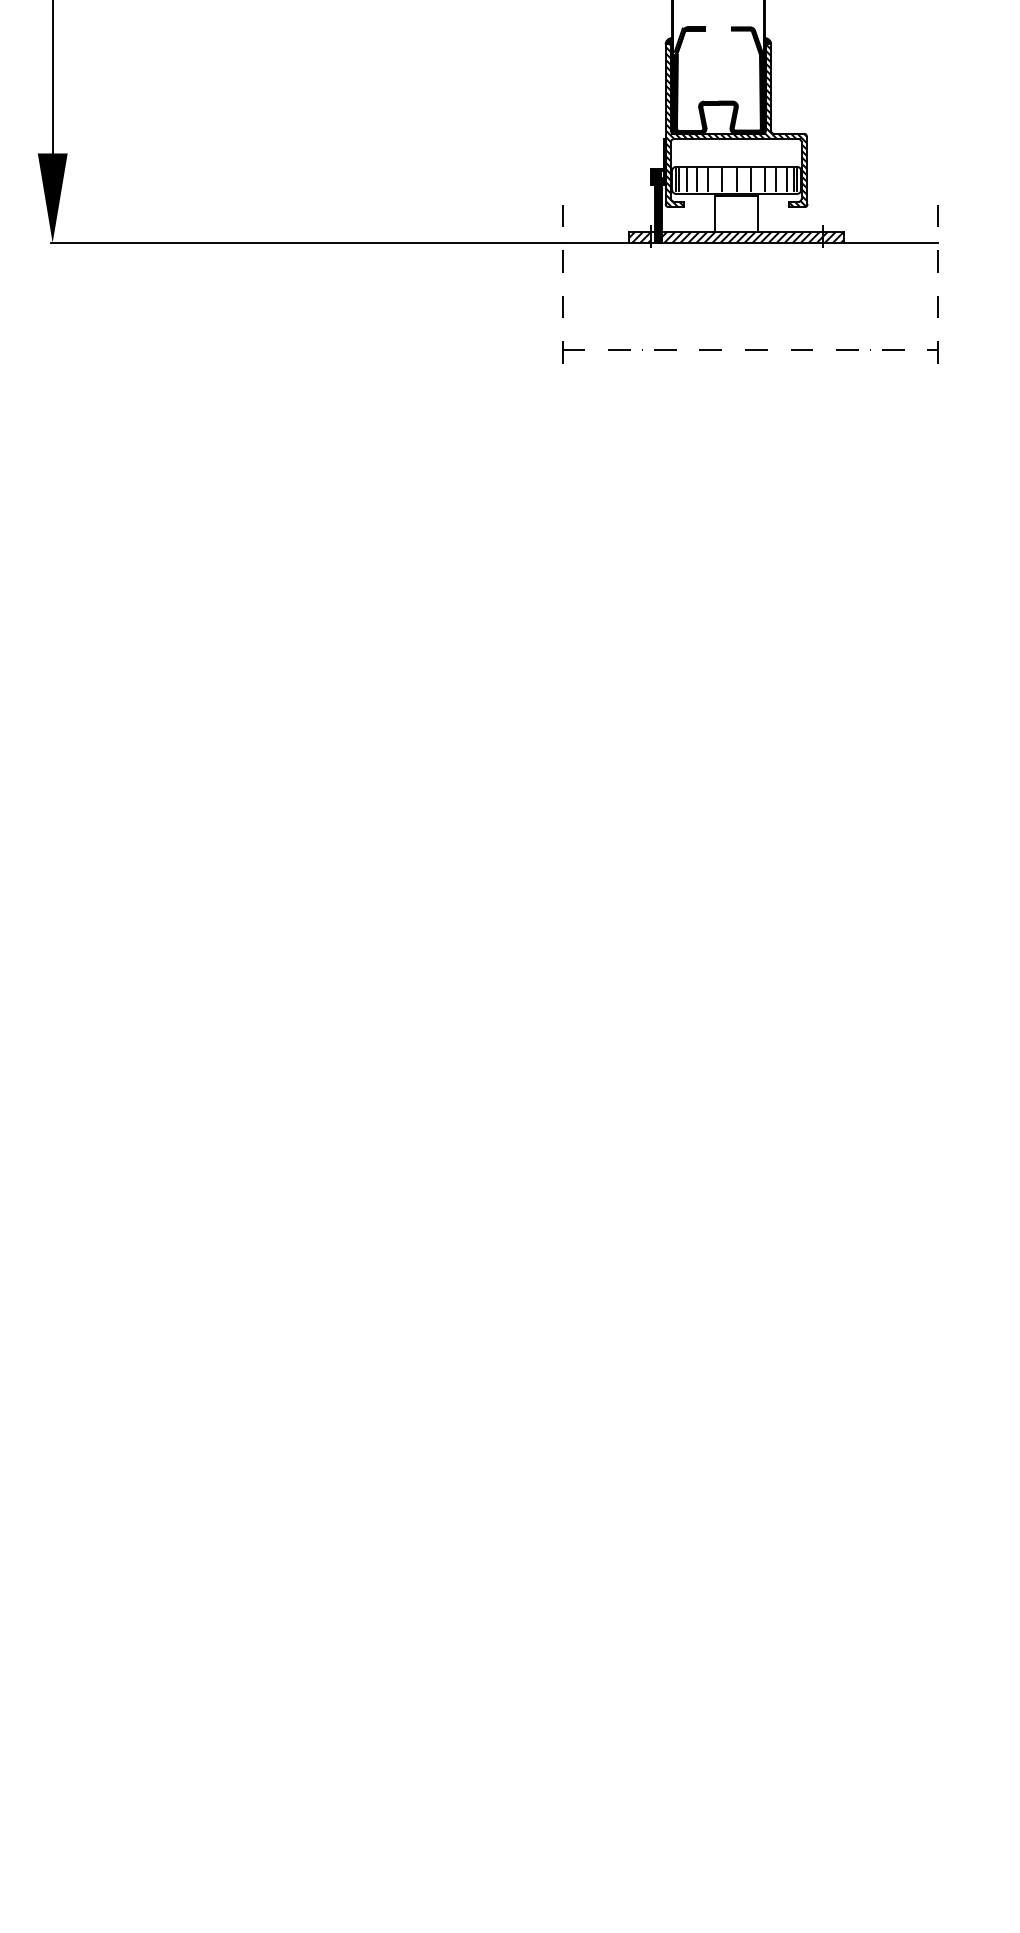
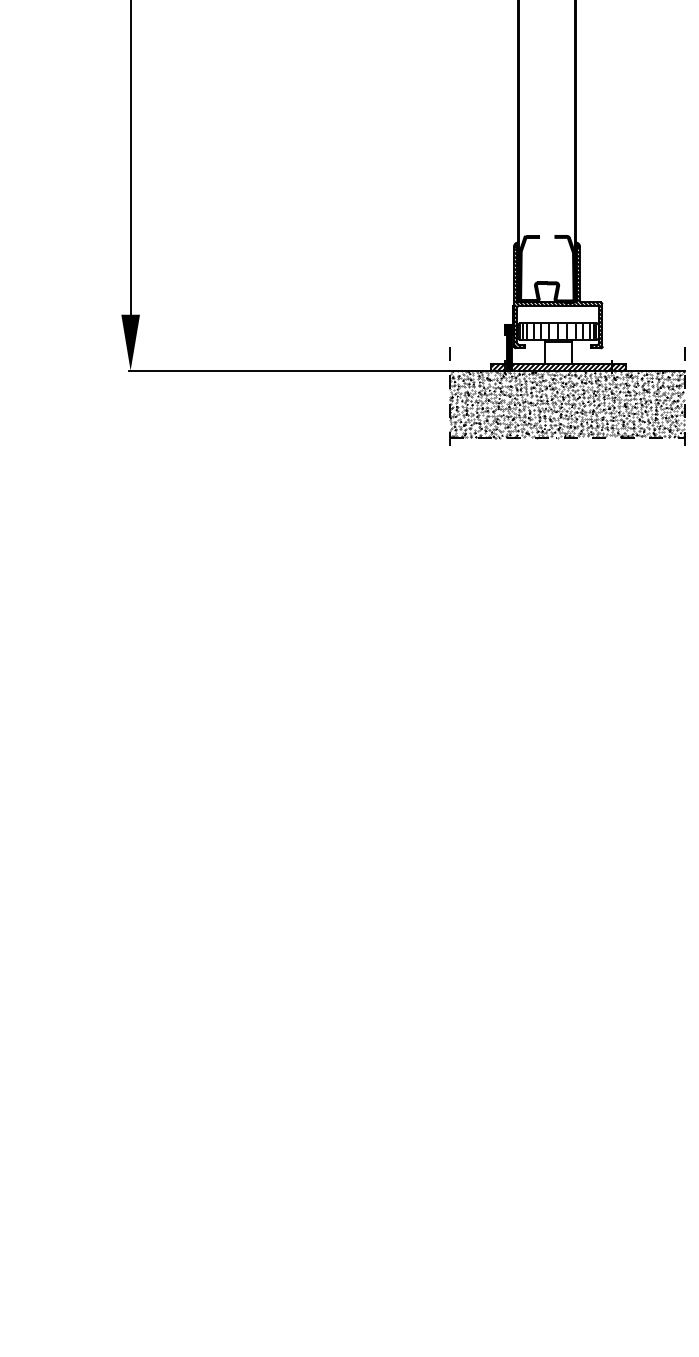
hatch: (749, 295) -> (566, 403), added

